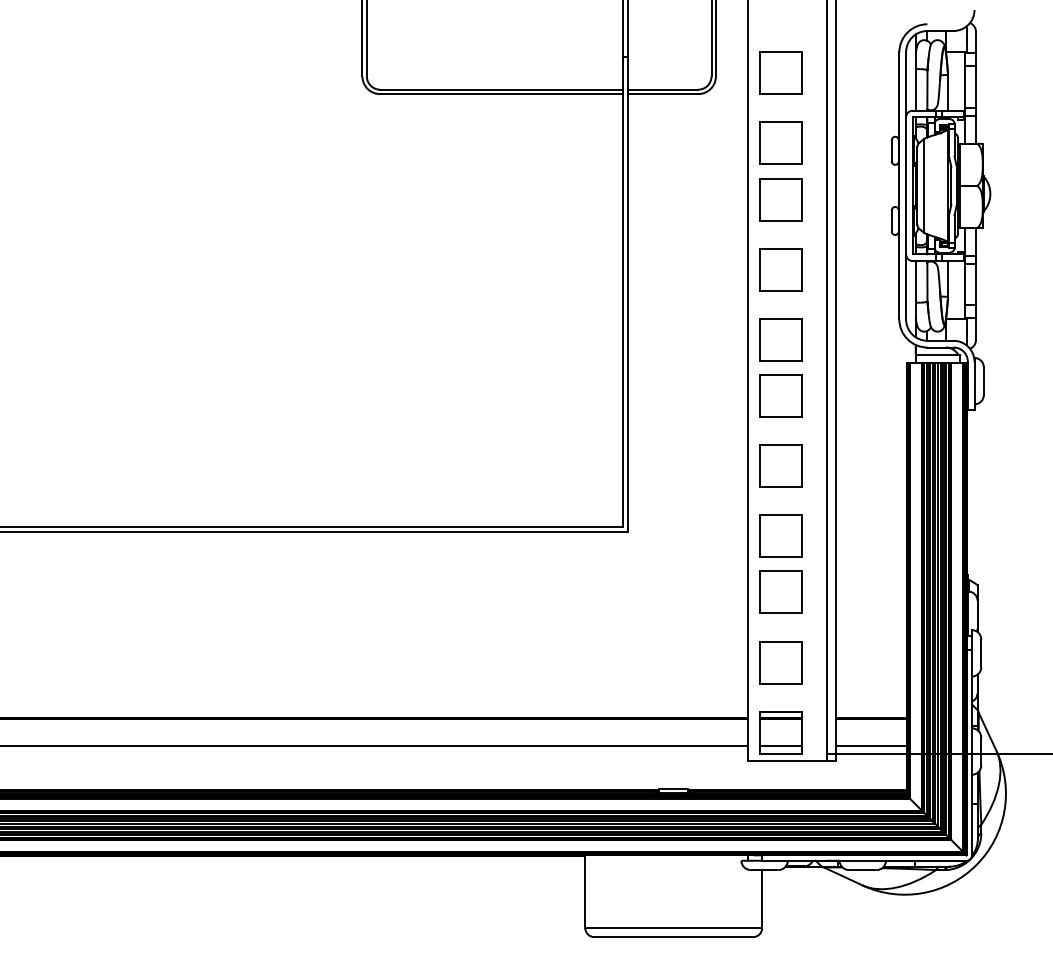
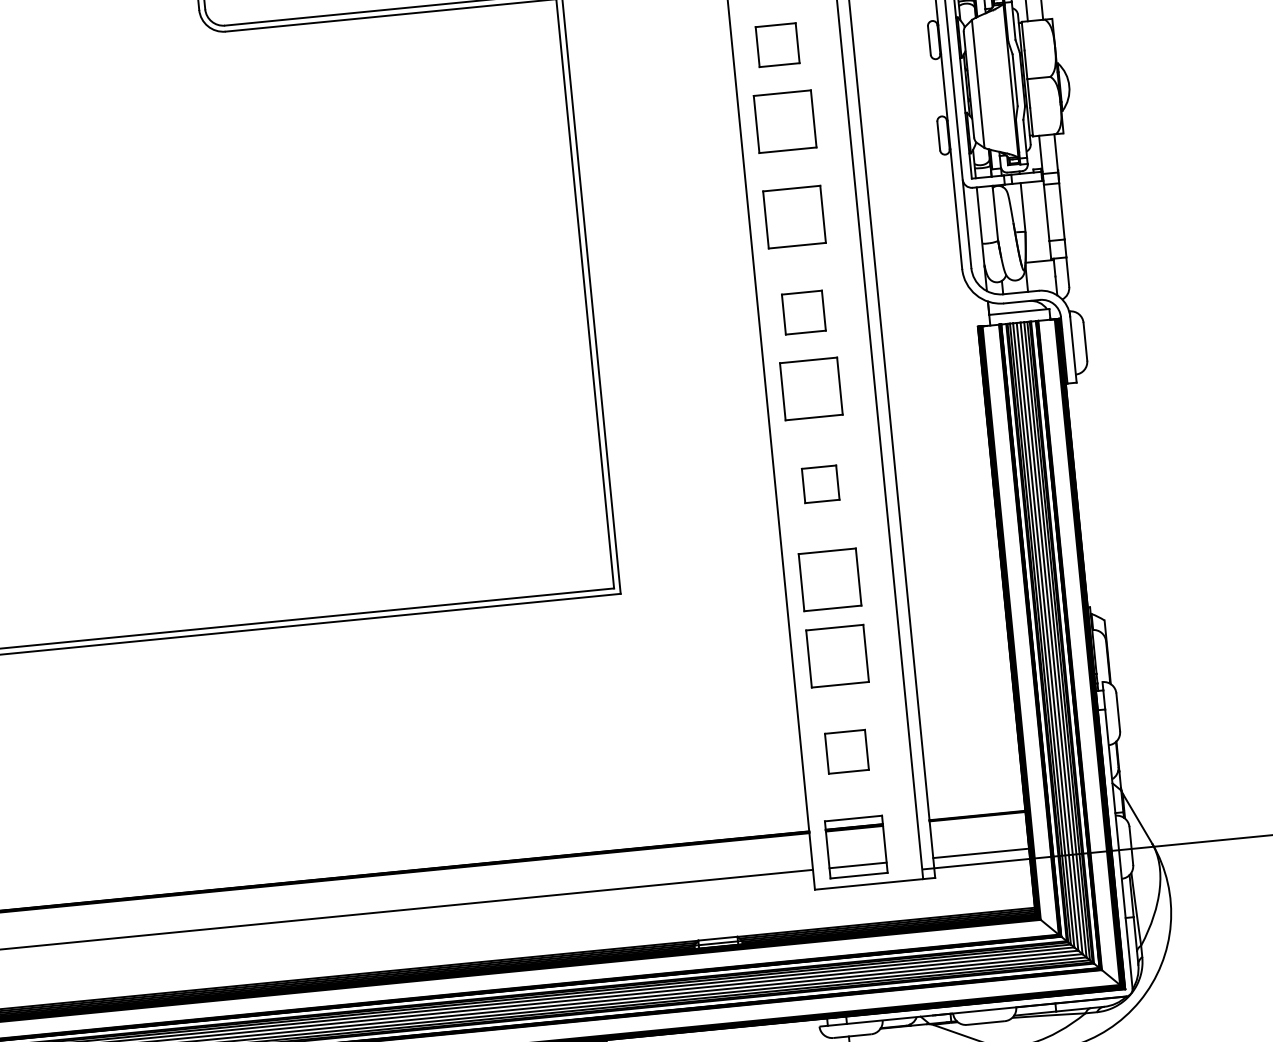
part: (780, 142) -> (776, 44), size x0.7
part: (780, 339) -> (803, 312), size x0.7
part: (780, 465) -> (819, 483), size x0.6
part: (780, 662) -> (846, 751), size x0.7

